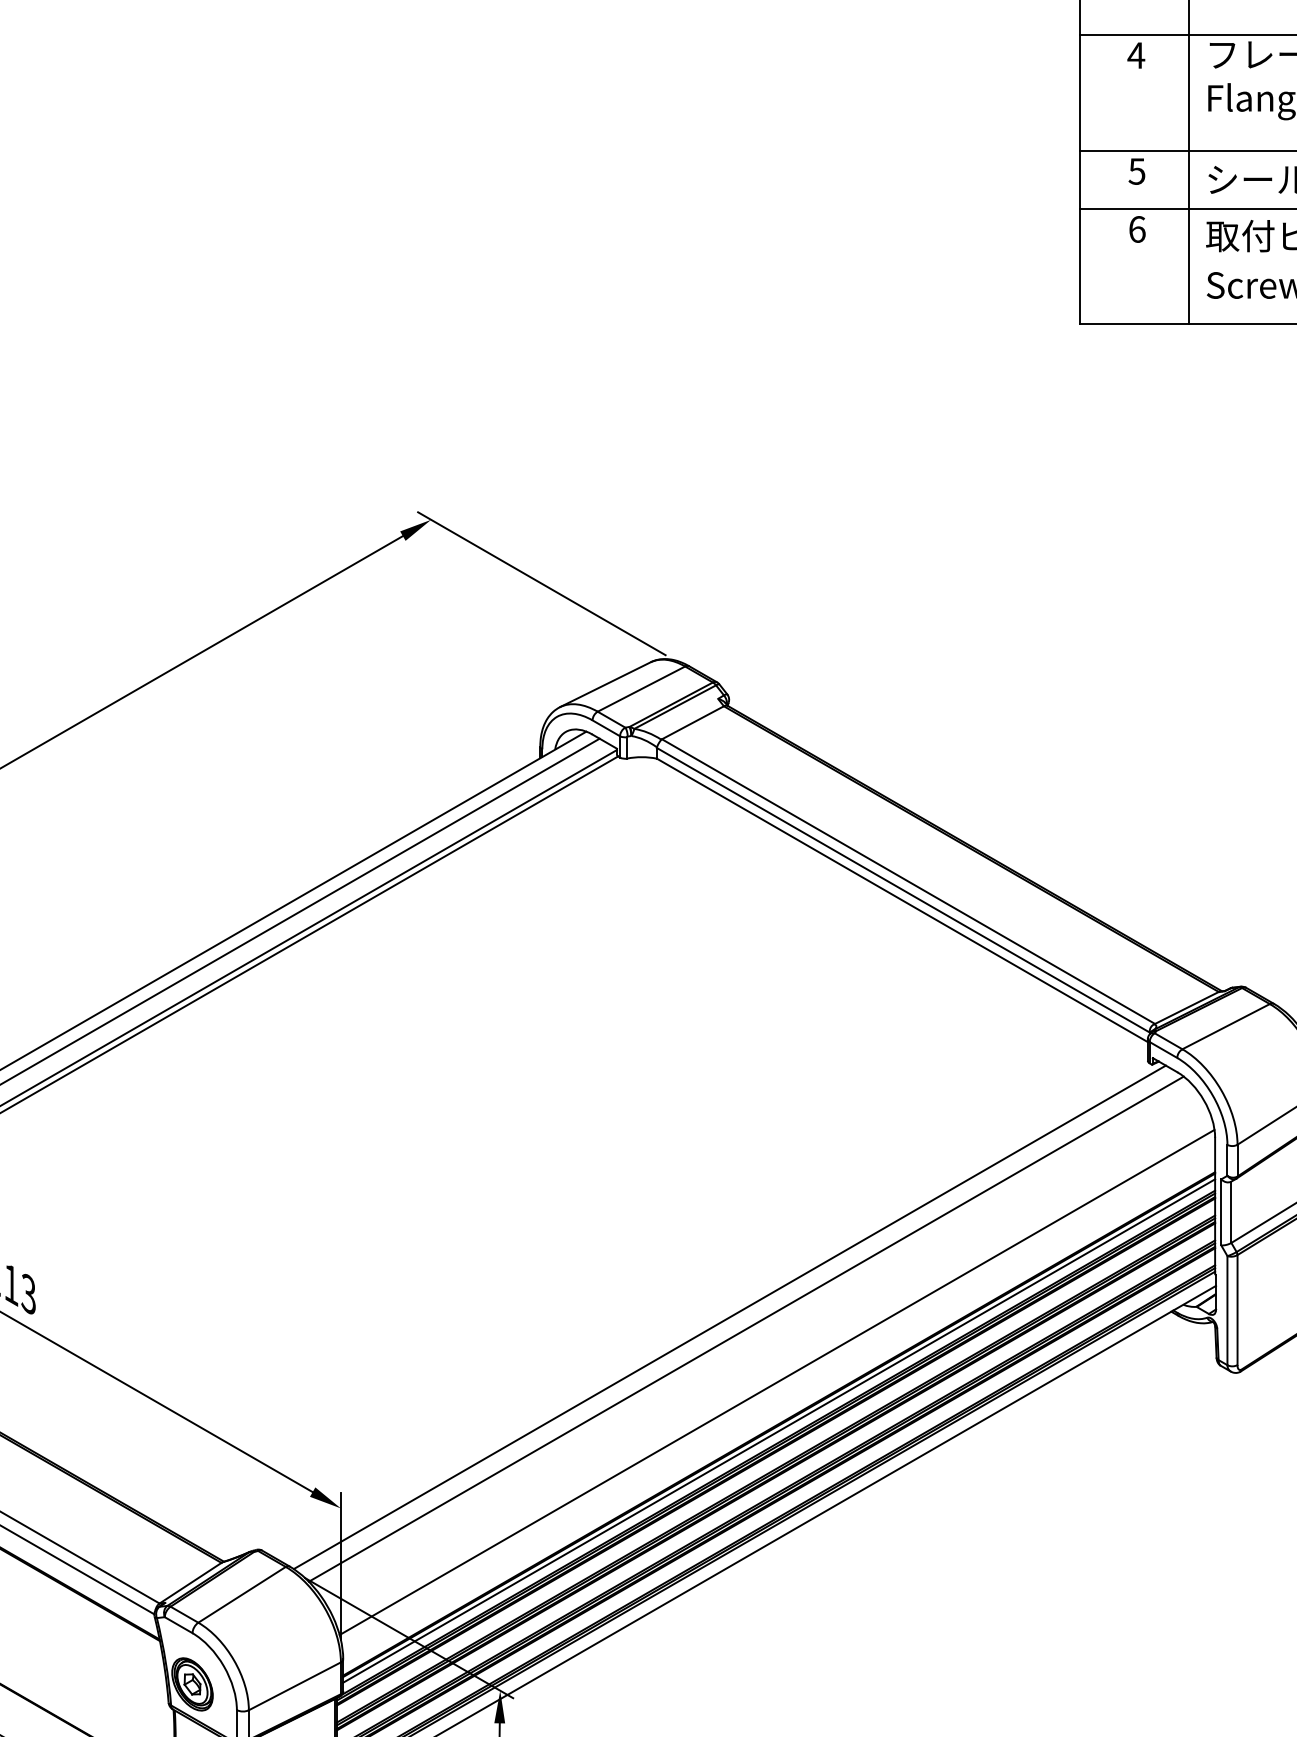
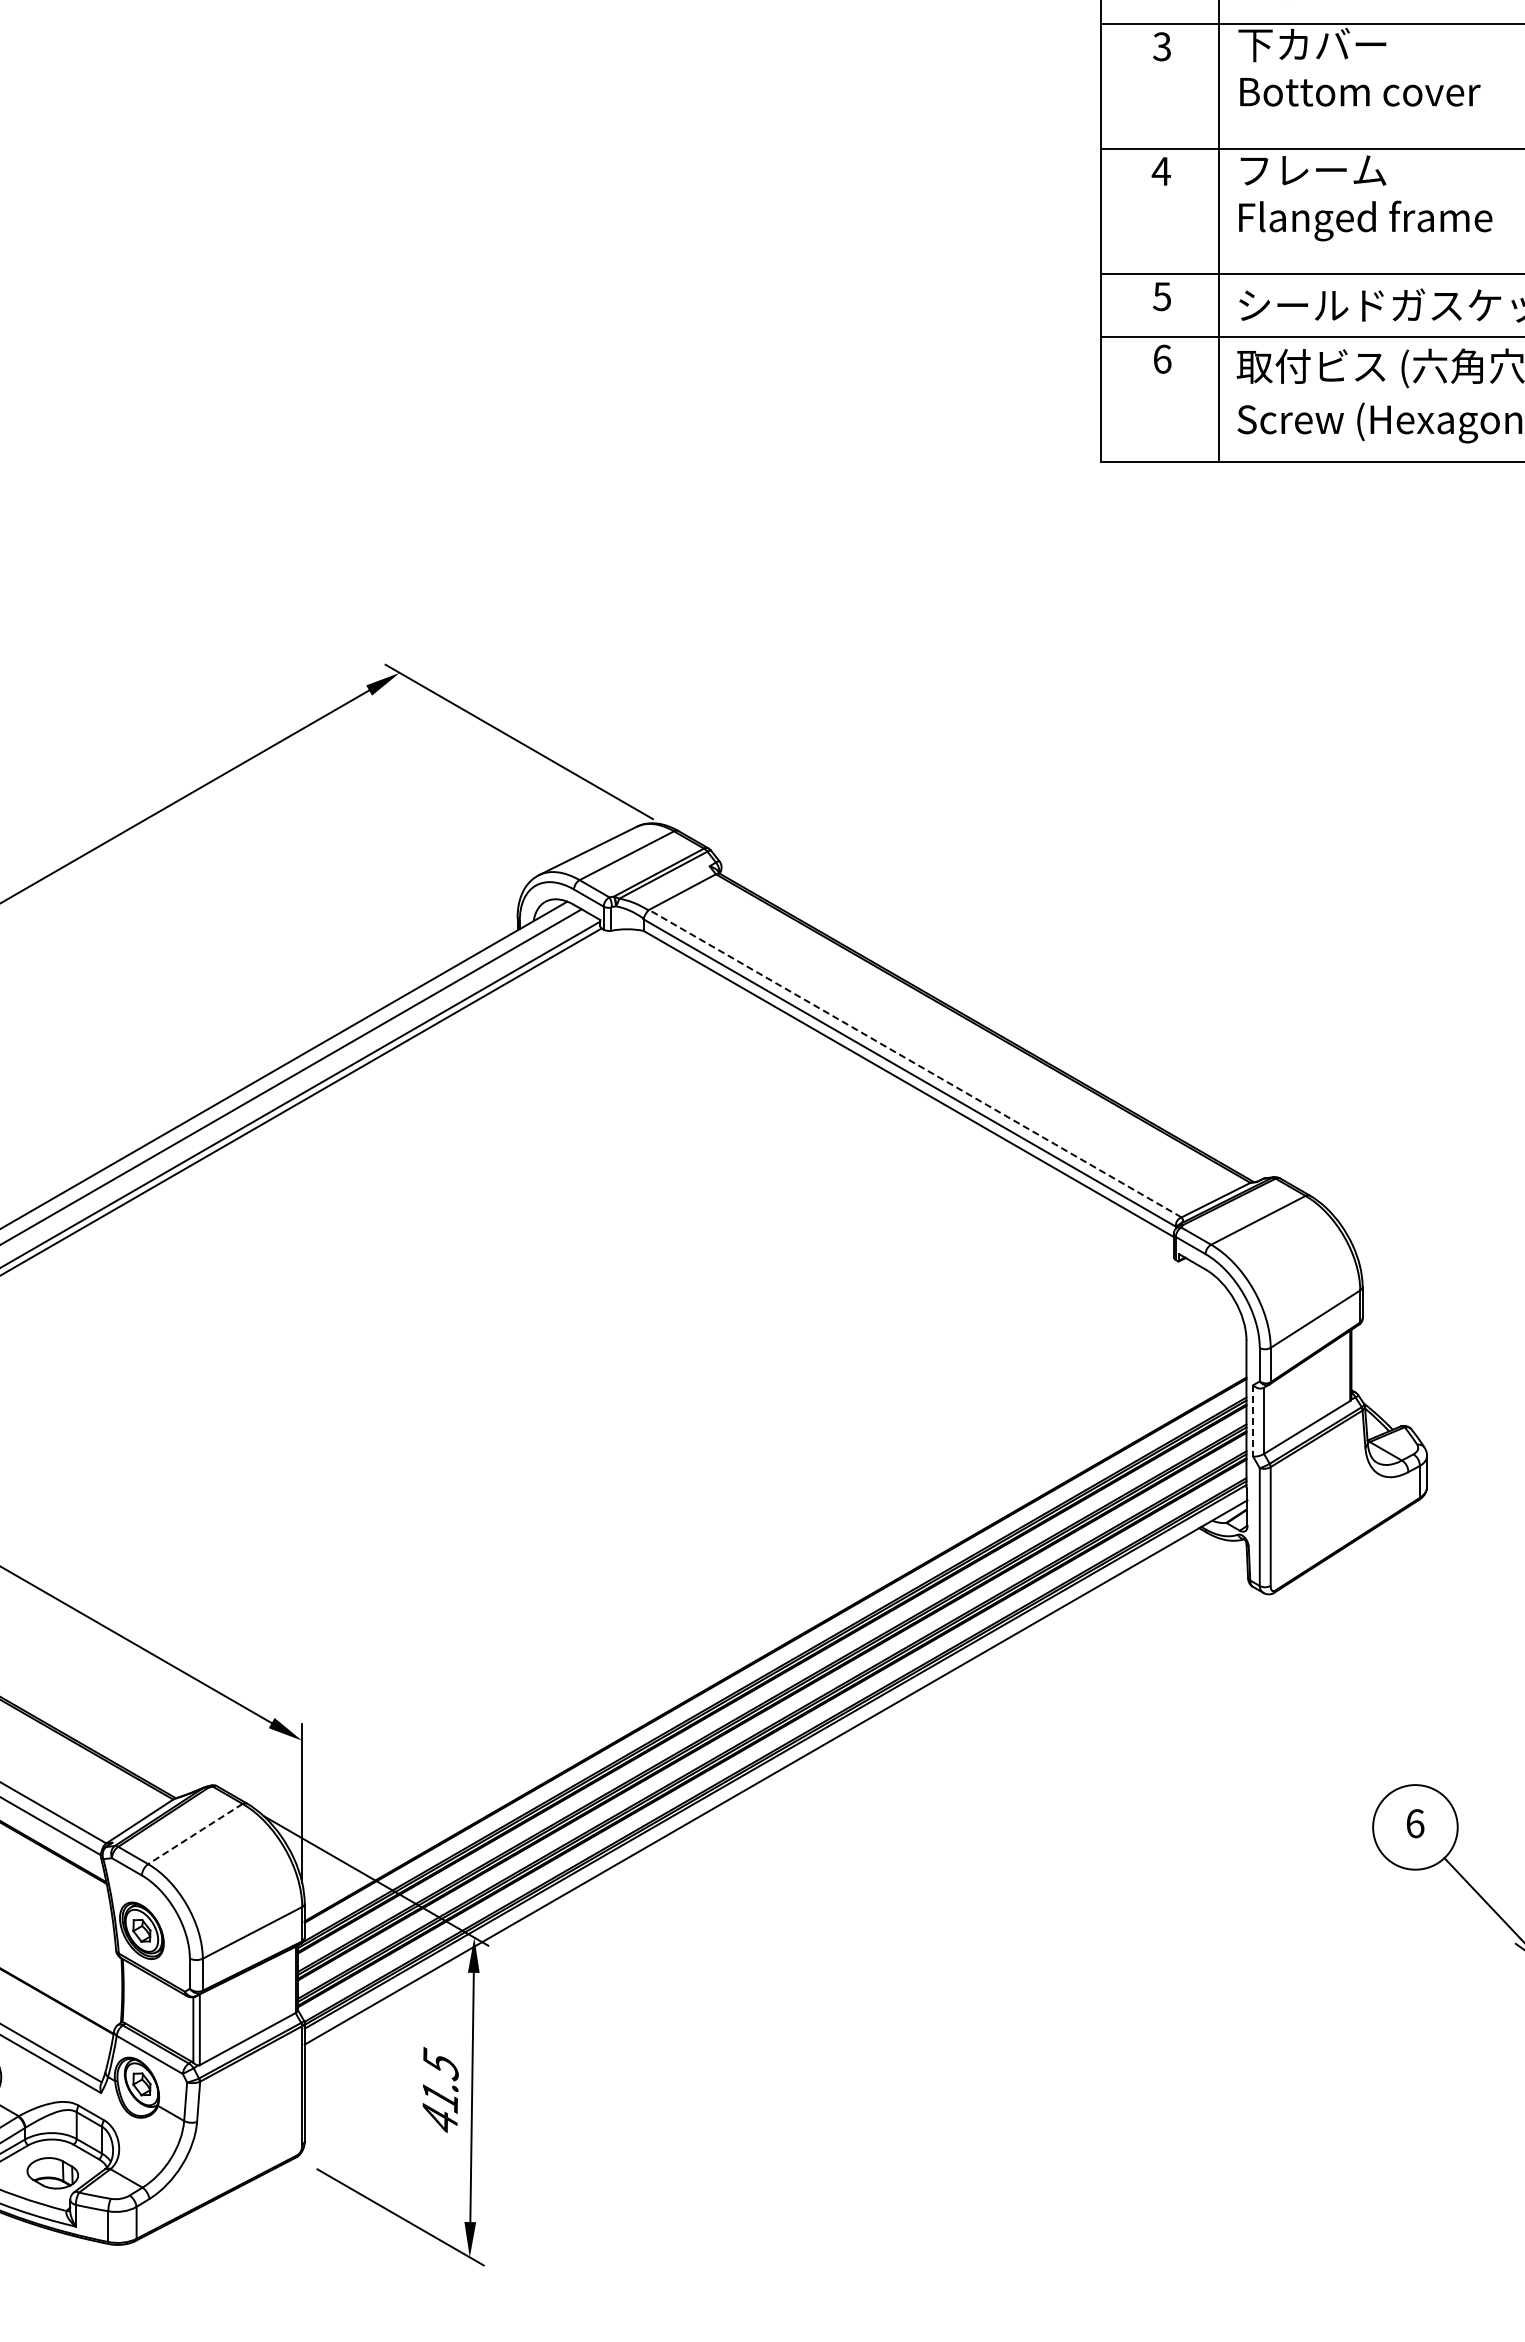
line: (907, 881) -> (914, 1063), solid -> dashed
line: (1221, 1211) -> (1253, 1420), solid -> dashed
line: (730, 1317) -> (722, 1534), removed
line: (745, 1328) -> (739, 1546), removed
line: (776, 1382) -> (772, 1604), removed
line: (779, 1430) -> (775, 1656), removed
line: (242, 1595) -> (195, 1834), solid -> dashed

